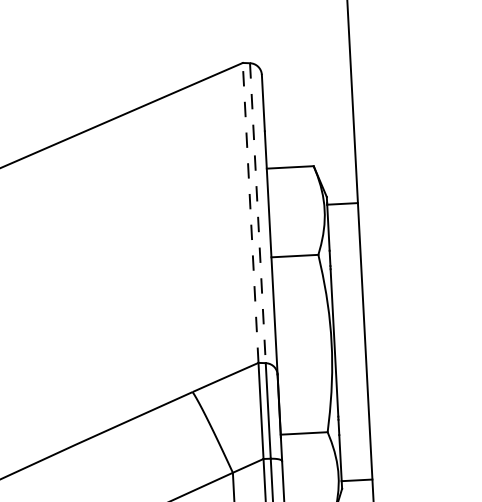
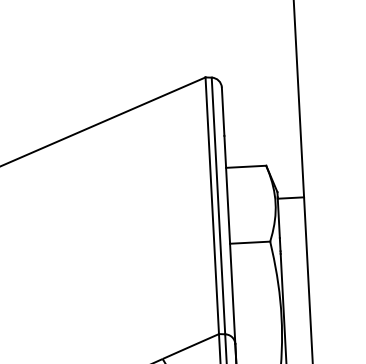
line: (250, 212) -> (212, 205), dashed -> solid
line: (257, 213) -> (218, 206), dashed -> solid

